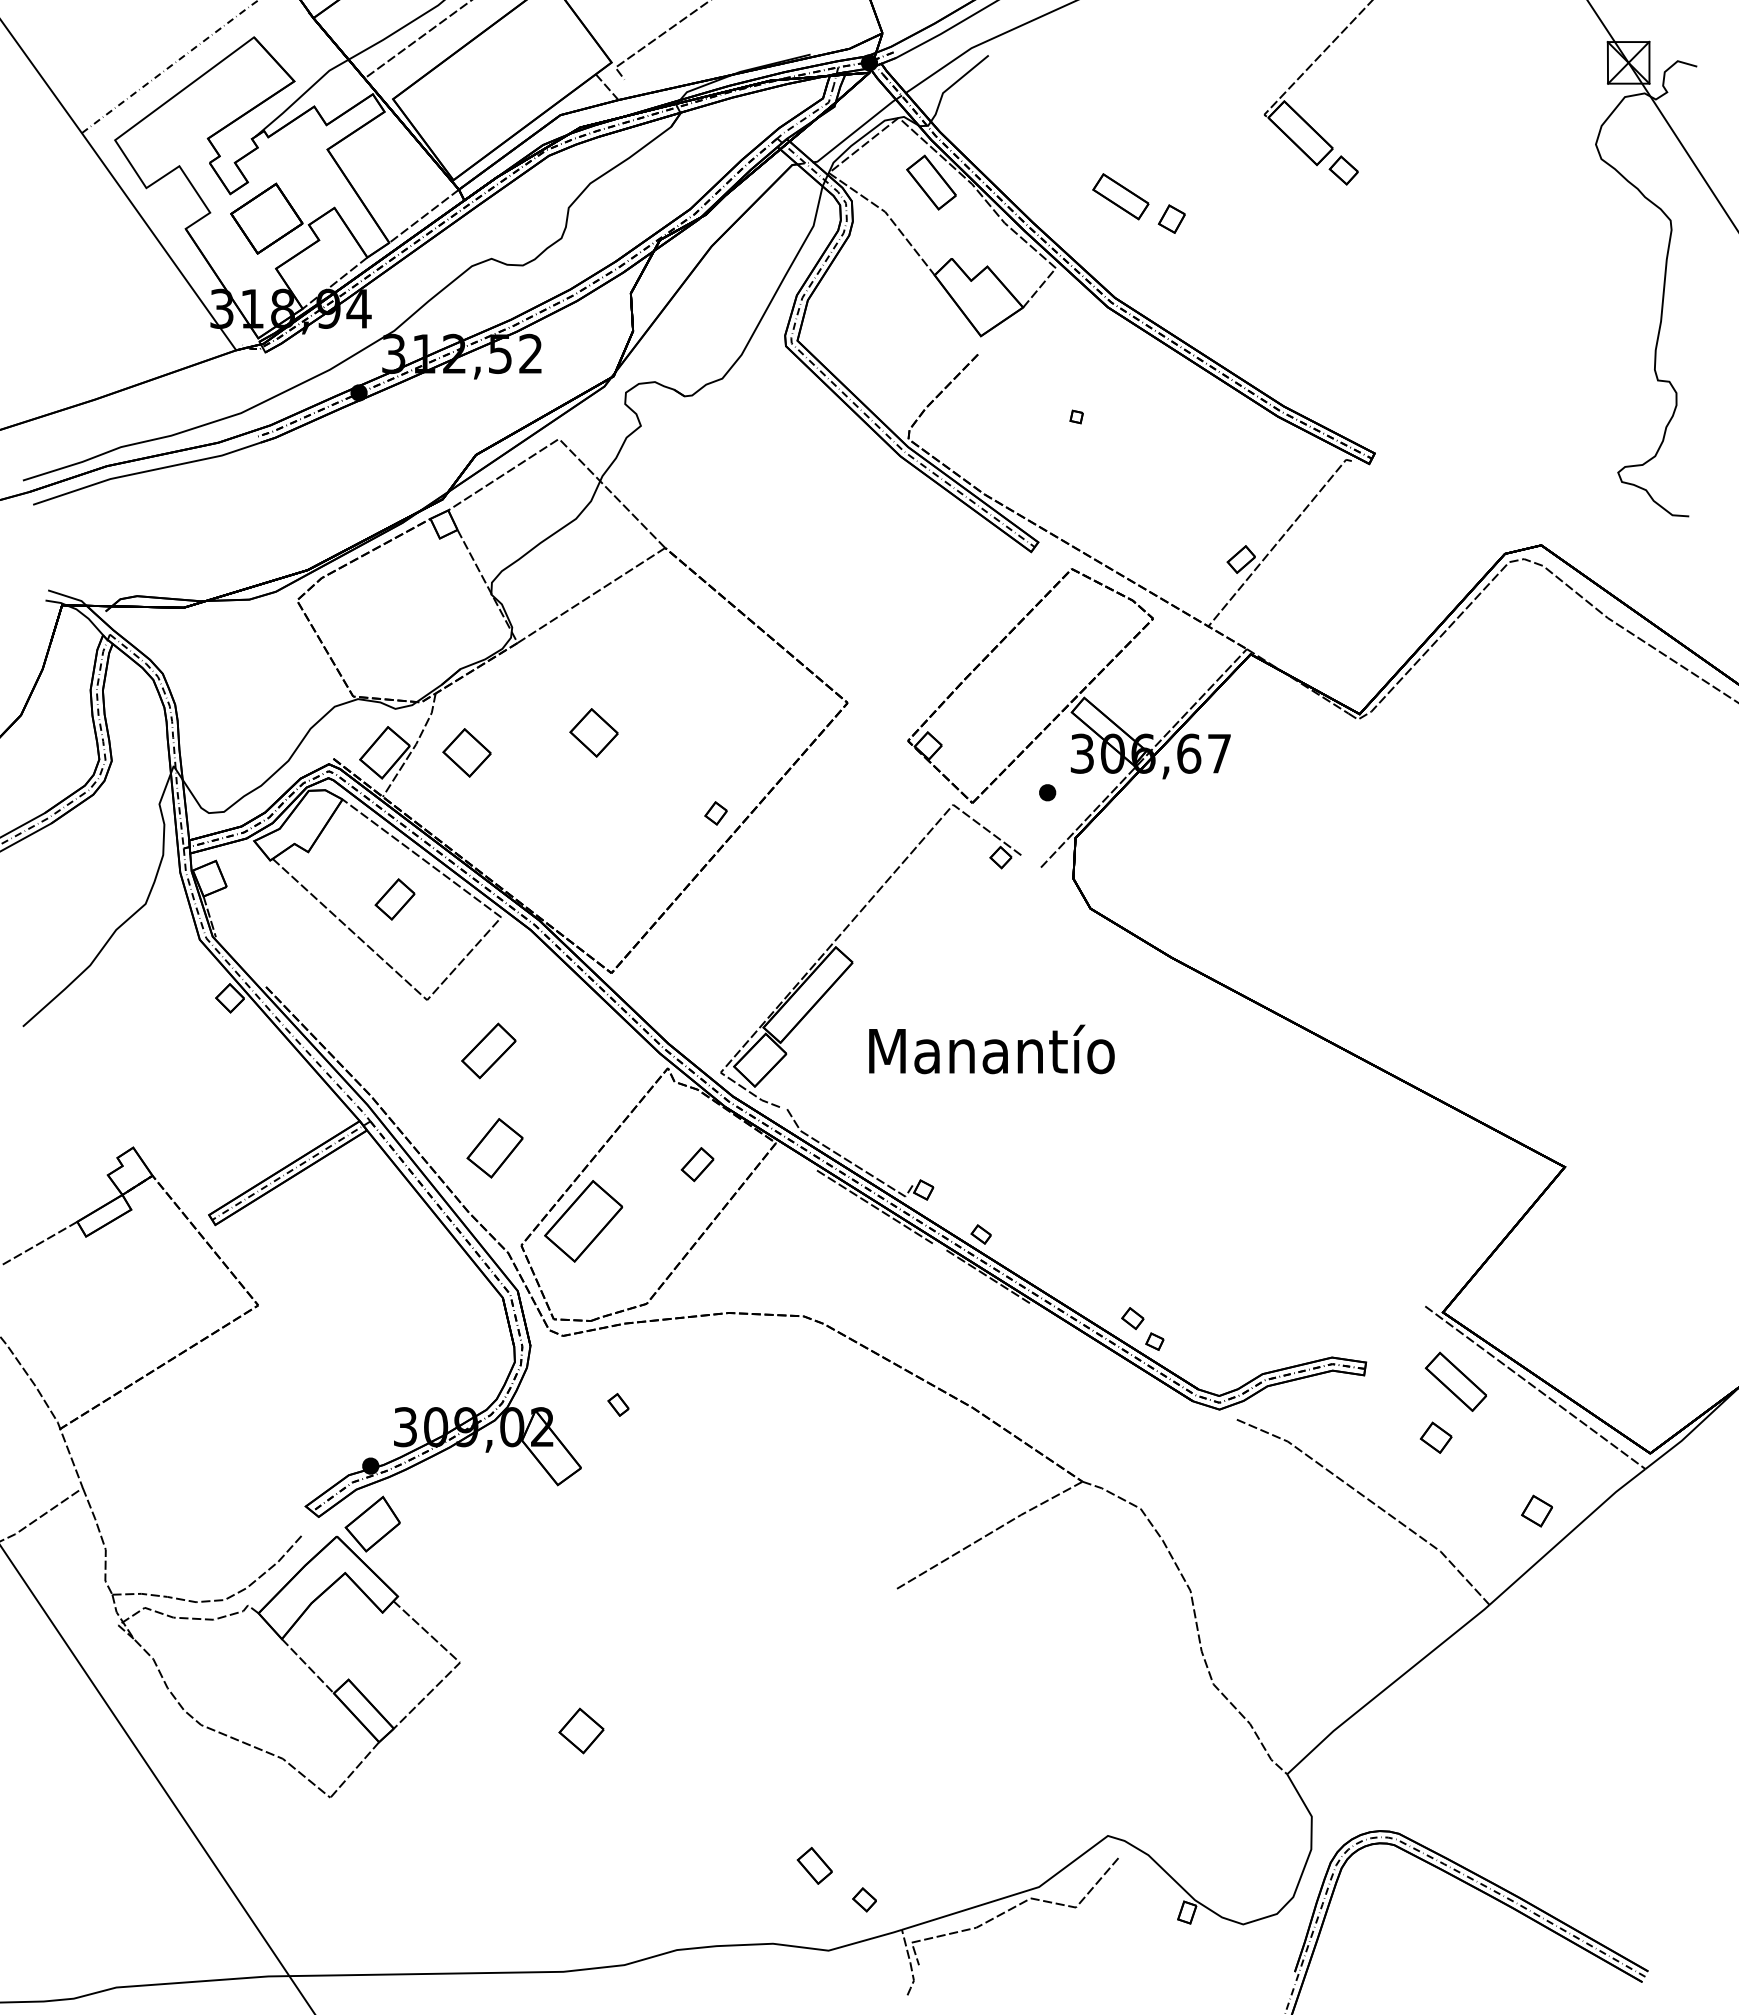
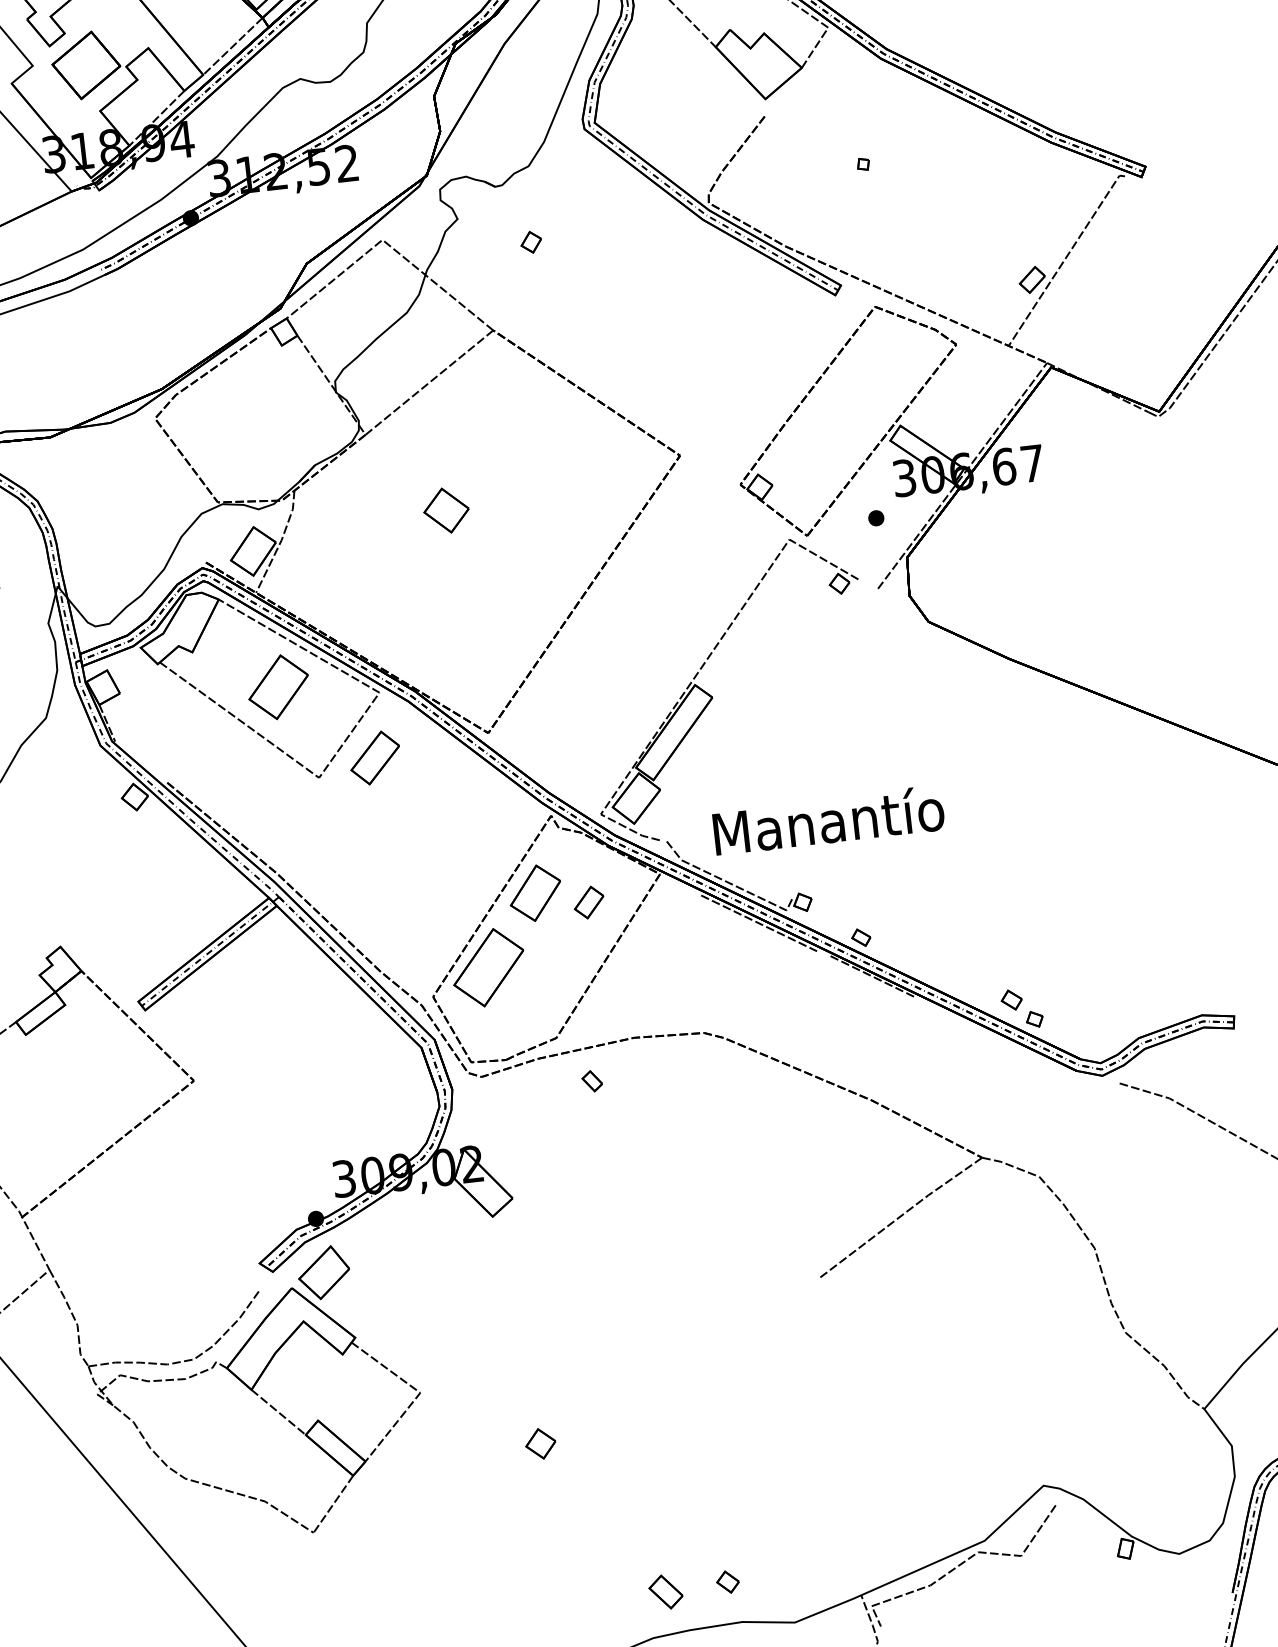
part: (466, 752) -> (329, 542), removed
part: (715, 813) -> (530, 242), moved
part: (394, 899) -> (277, 687), size x1.67
text: (991, 1049) -> (828, 820), moved
part: (488, 1050) -> (374, 757), moved
part: (494, 1148) -> (534, 893), moved
part: (618, 1404) -> (592, 1080), moved
part: (580, 1731) -> (540, 1444), size x0.71
part: (814, 1865) -> (665, 1591), moved
part: (864, 1899) -> (727, 1581), moved

